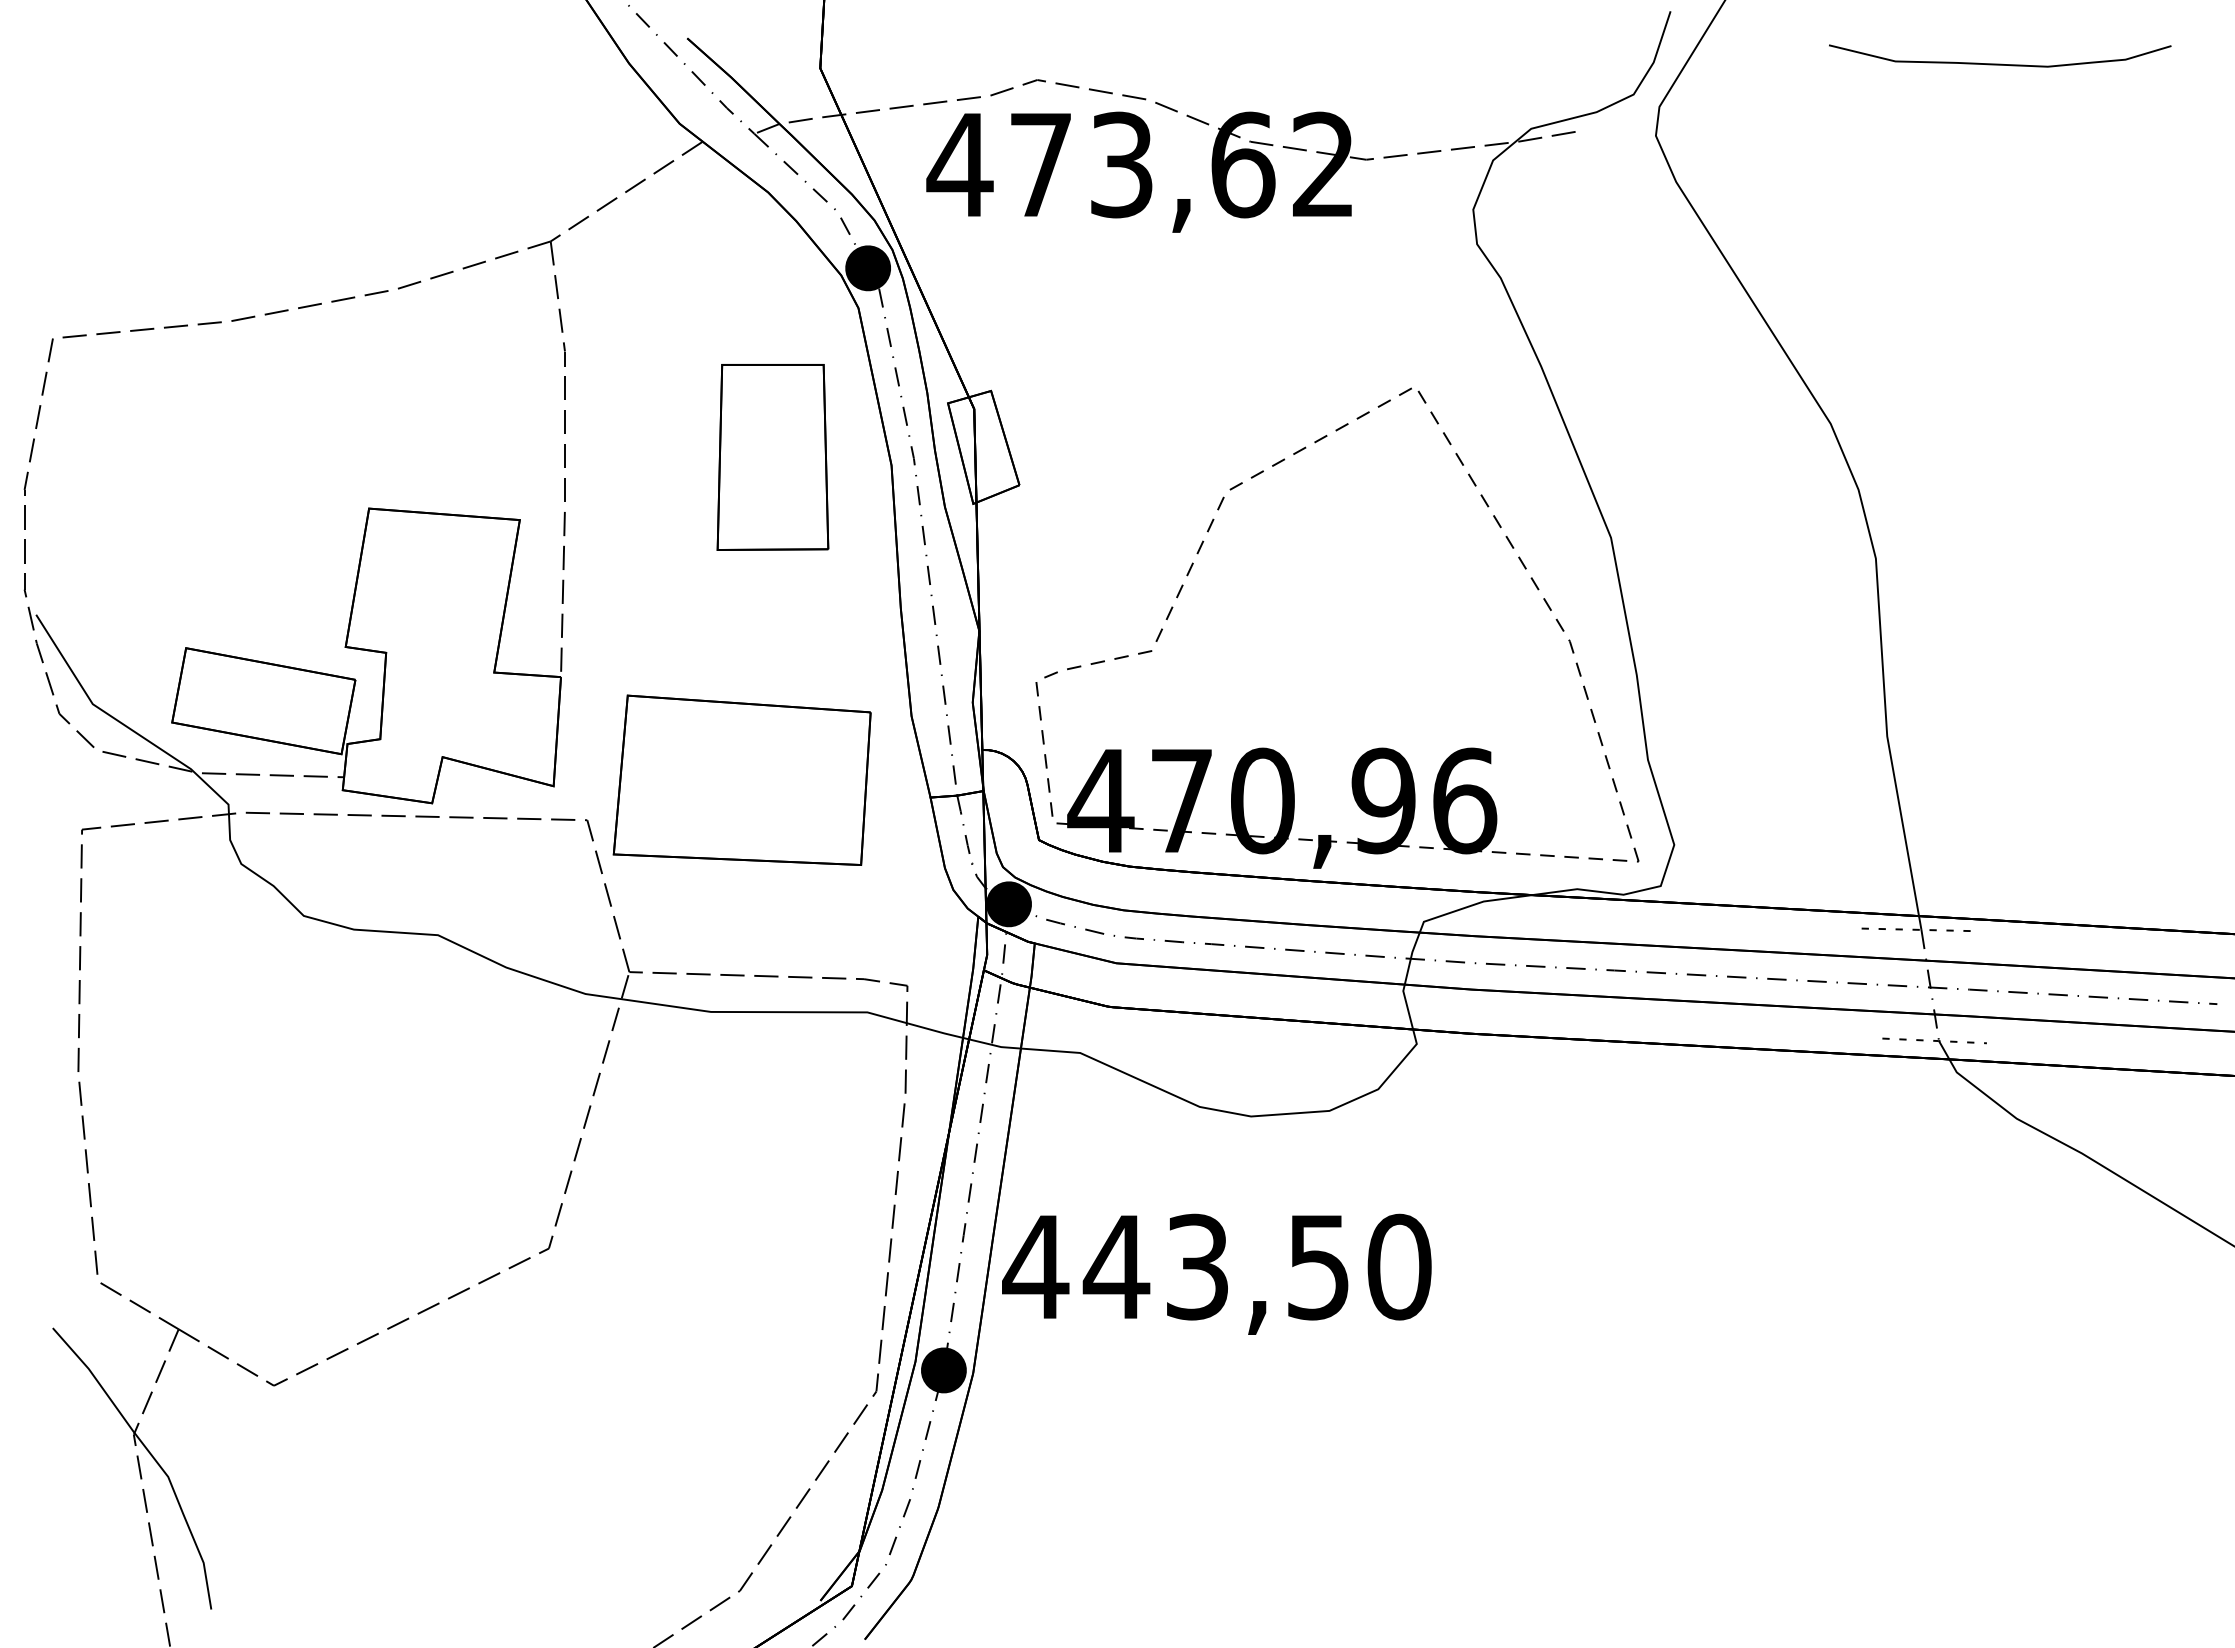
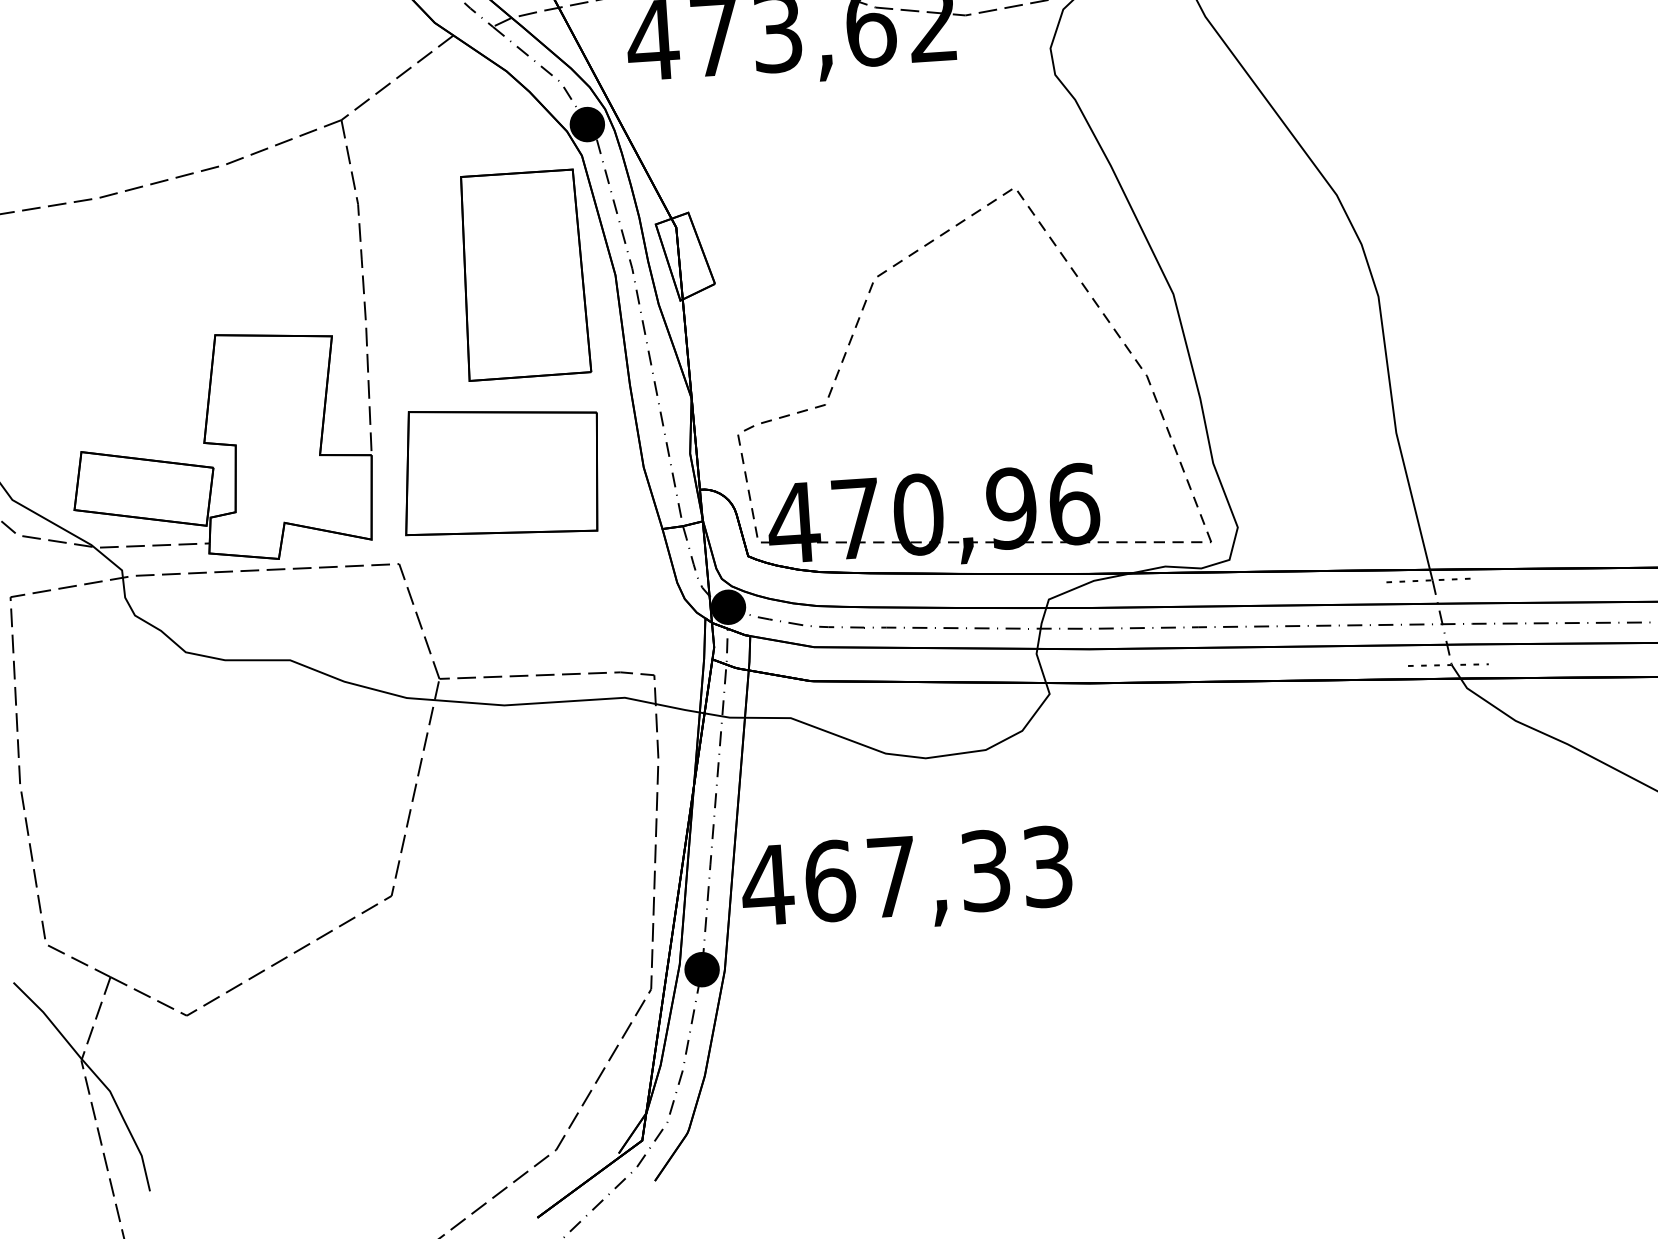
part: (772, 457) -> (523, 275), size x1.43
part: (741, 779) -> (500, 470), moved
text: (1256, 1266) -> (937, 873), 443,50 -> 467,33

